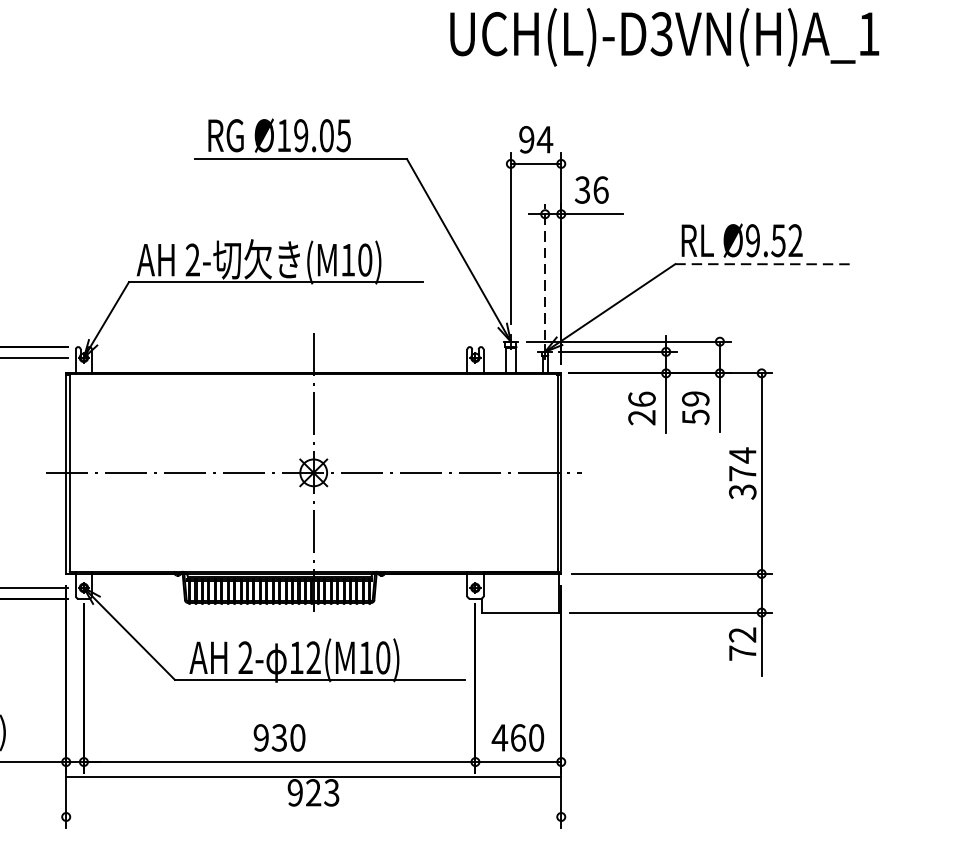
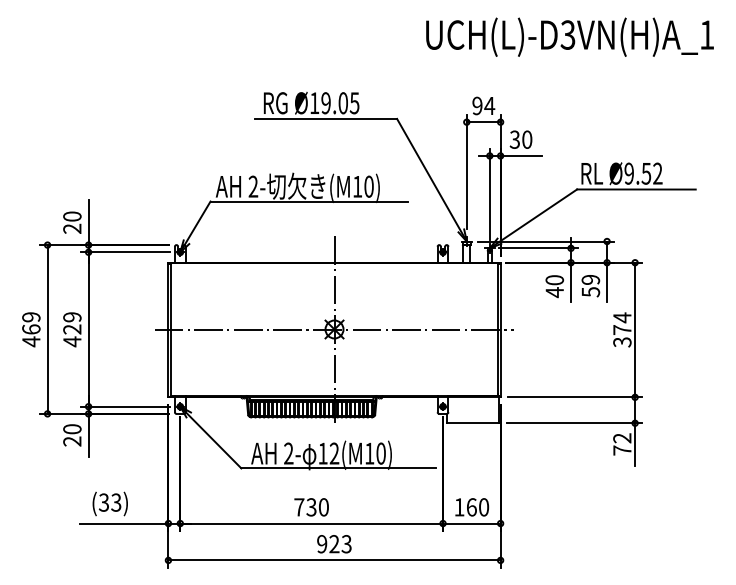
text: (601, 189) -> (527, 139), 36 -> 30
line: (763, 264) -> (636, 189), dashed -> solid
line: (544, 271) -> (489, 194), dashed -> solid
text: (641, 408) -> (554, 286), 26 -> 40
text: (261, 738) -> (299, 507), 930 -> 730
text: (498, 738) -> (458, 507), 460 -> 160
line: (313, 776) -> (334, 560), moved

